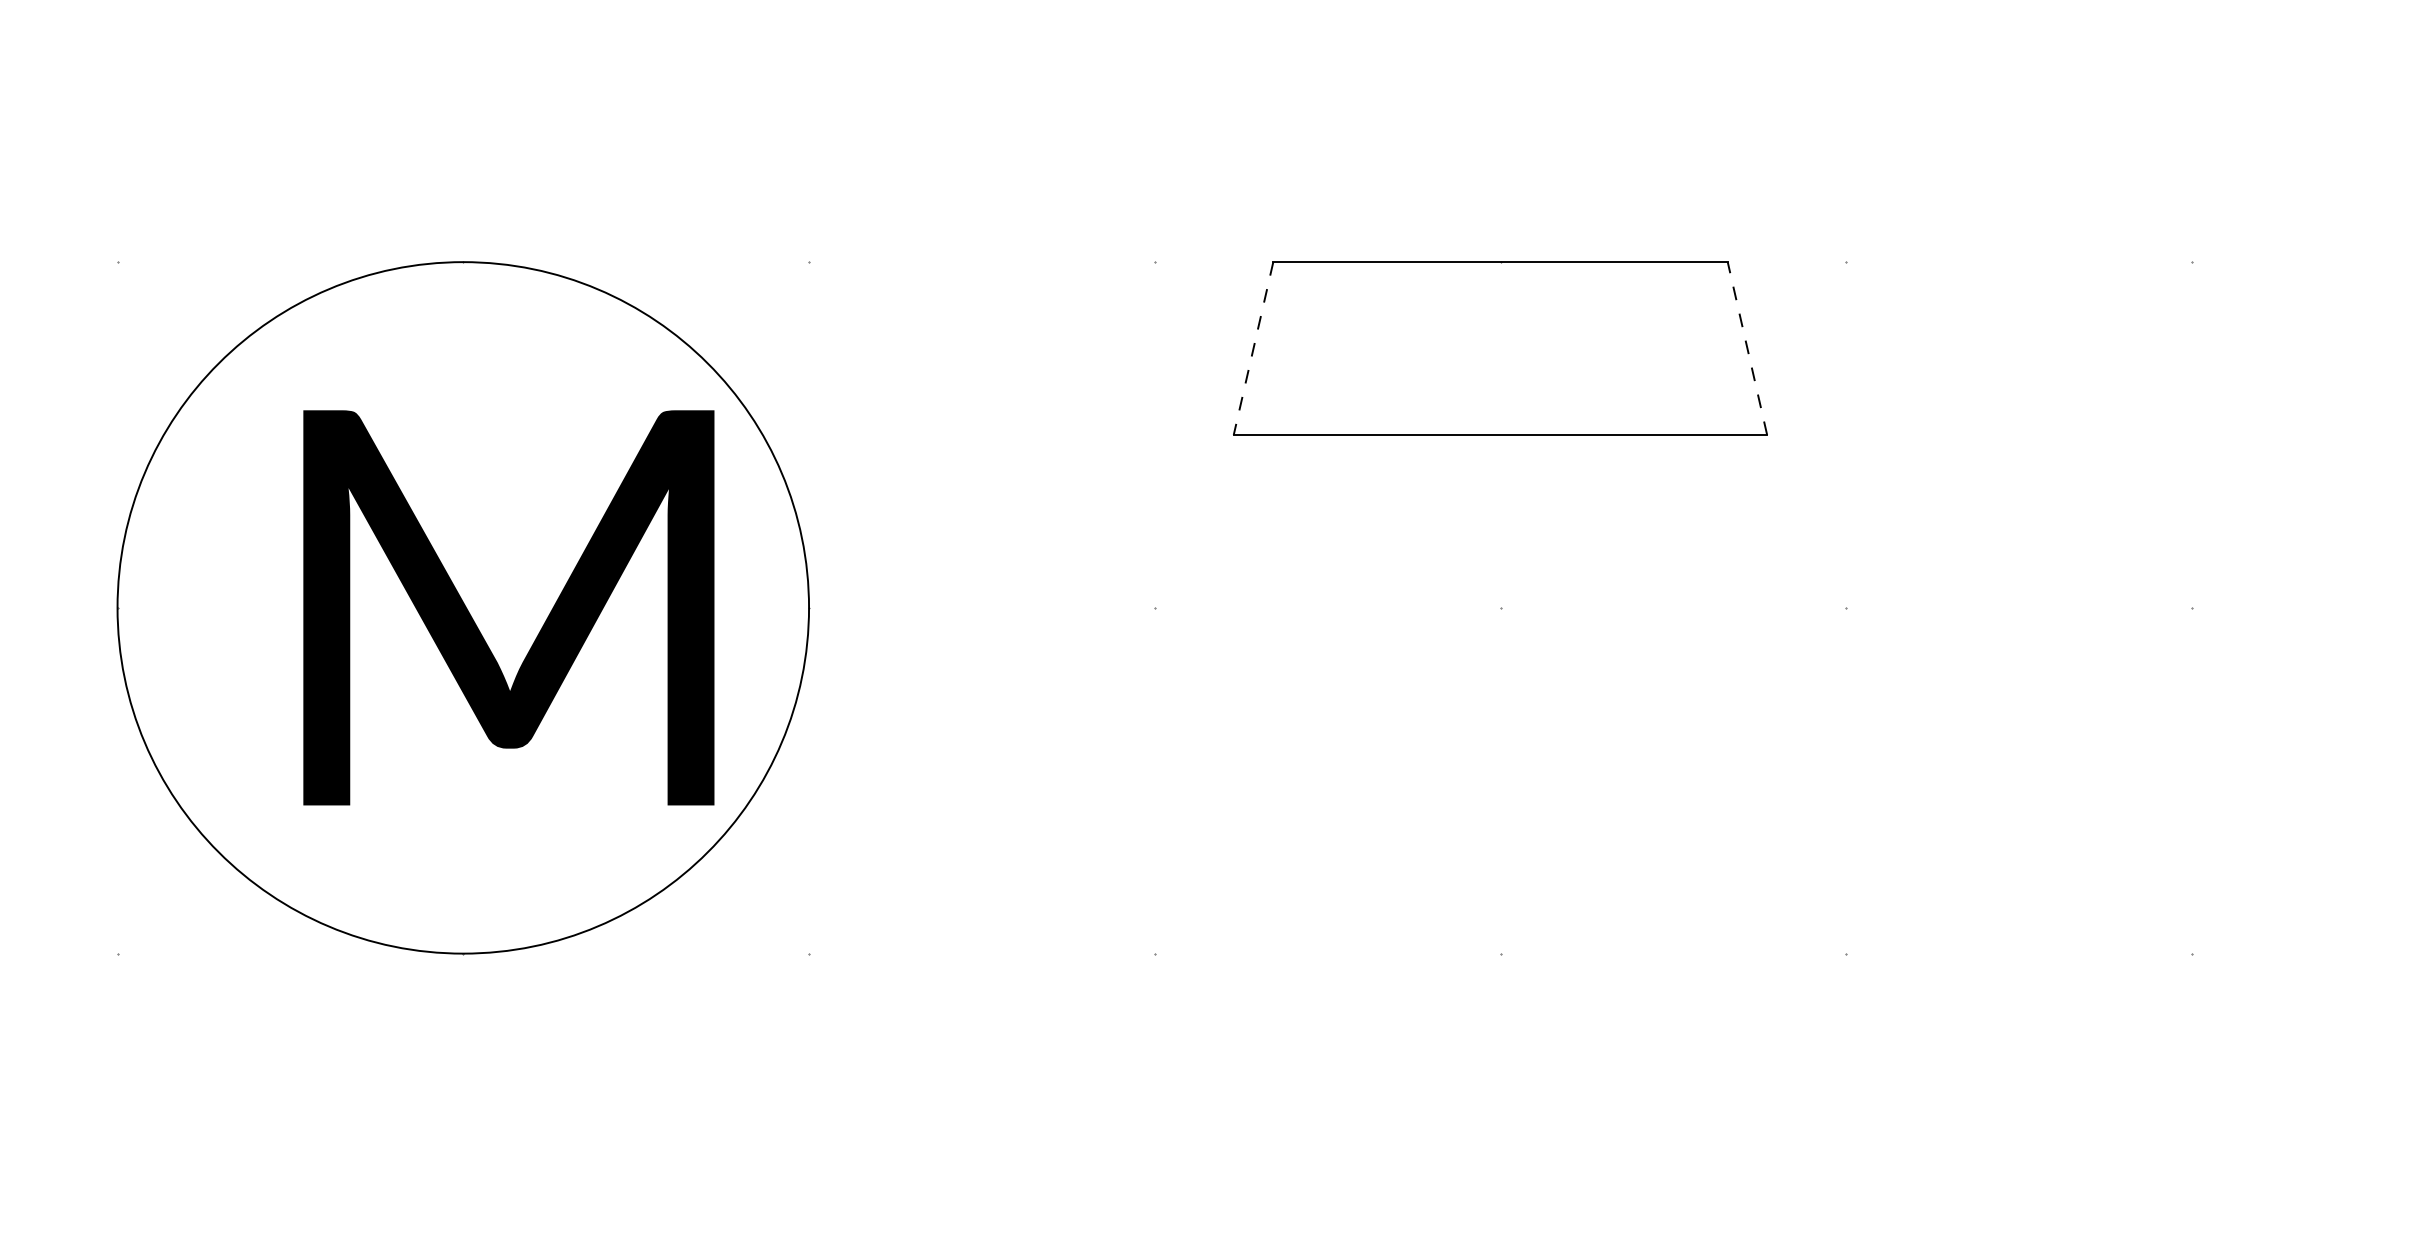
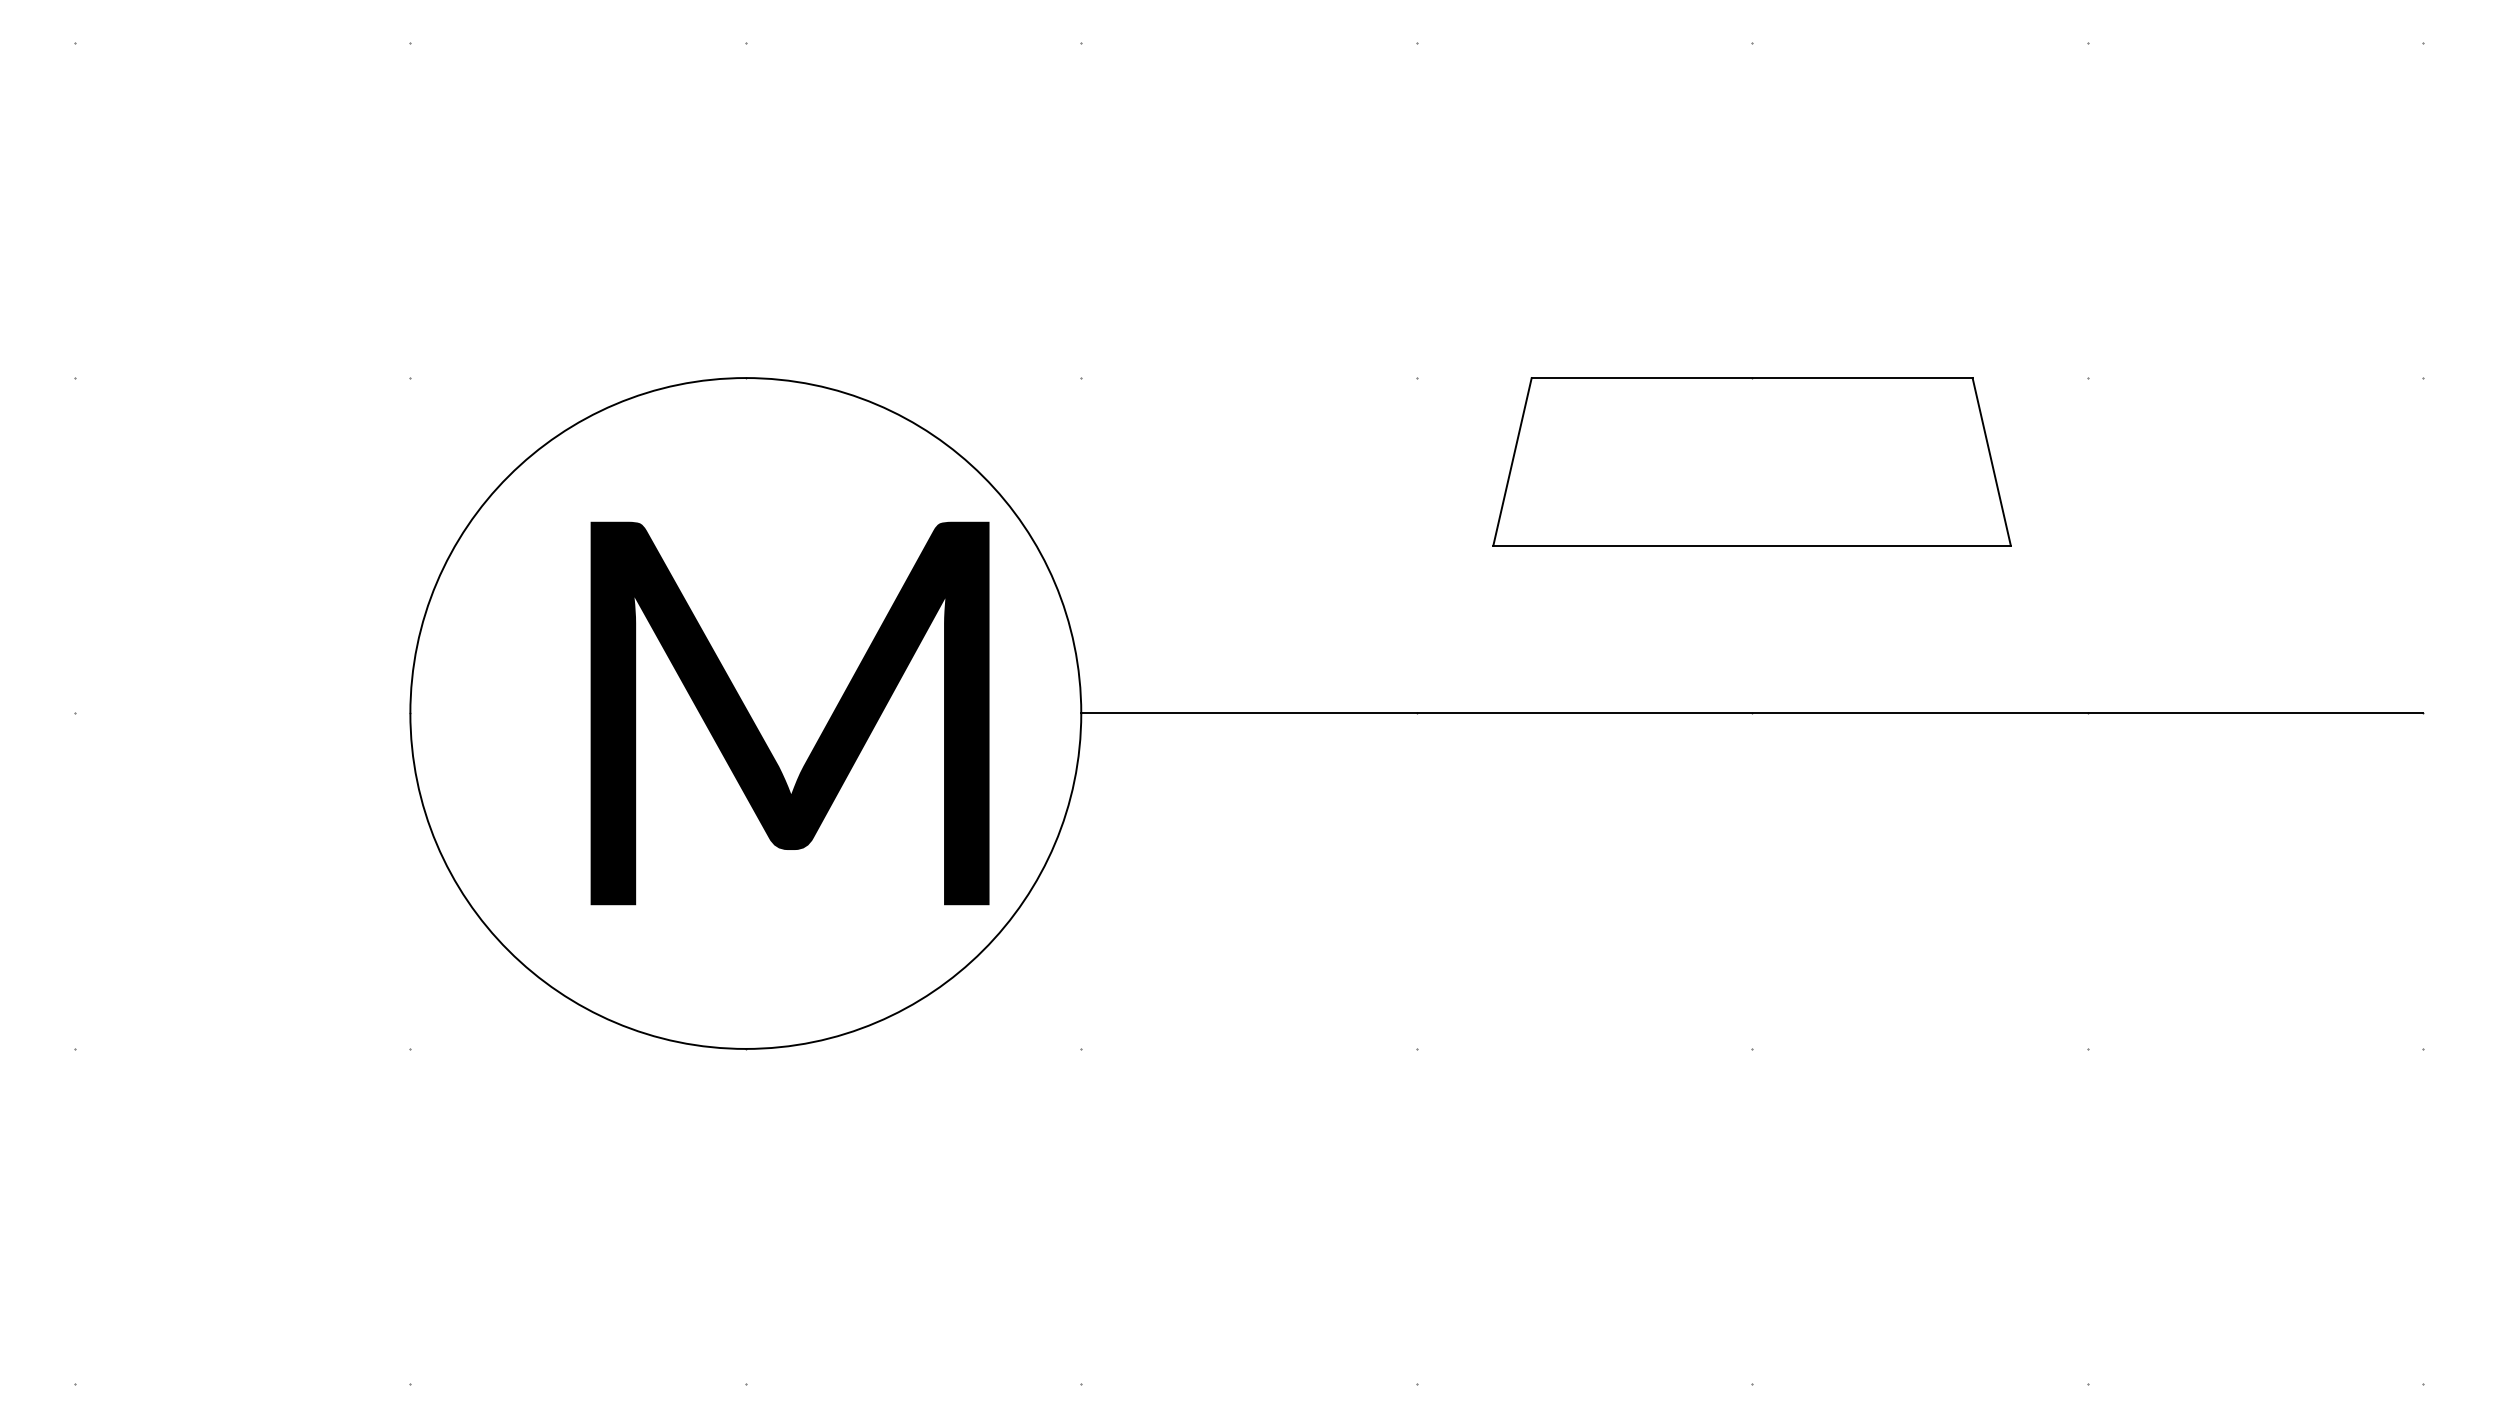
line: (1747, 348) -> (1991, 461), dashed -> solid
line: (1253, 349) -> (1512, 462), dashed -> solid
line: (1500, 607) -> (1752, 713), added

